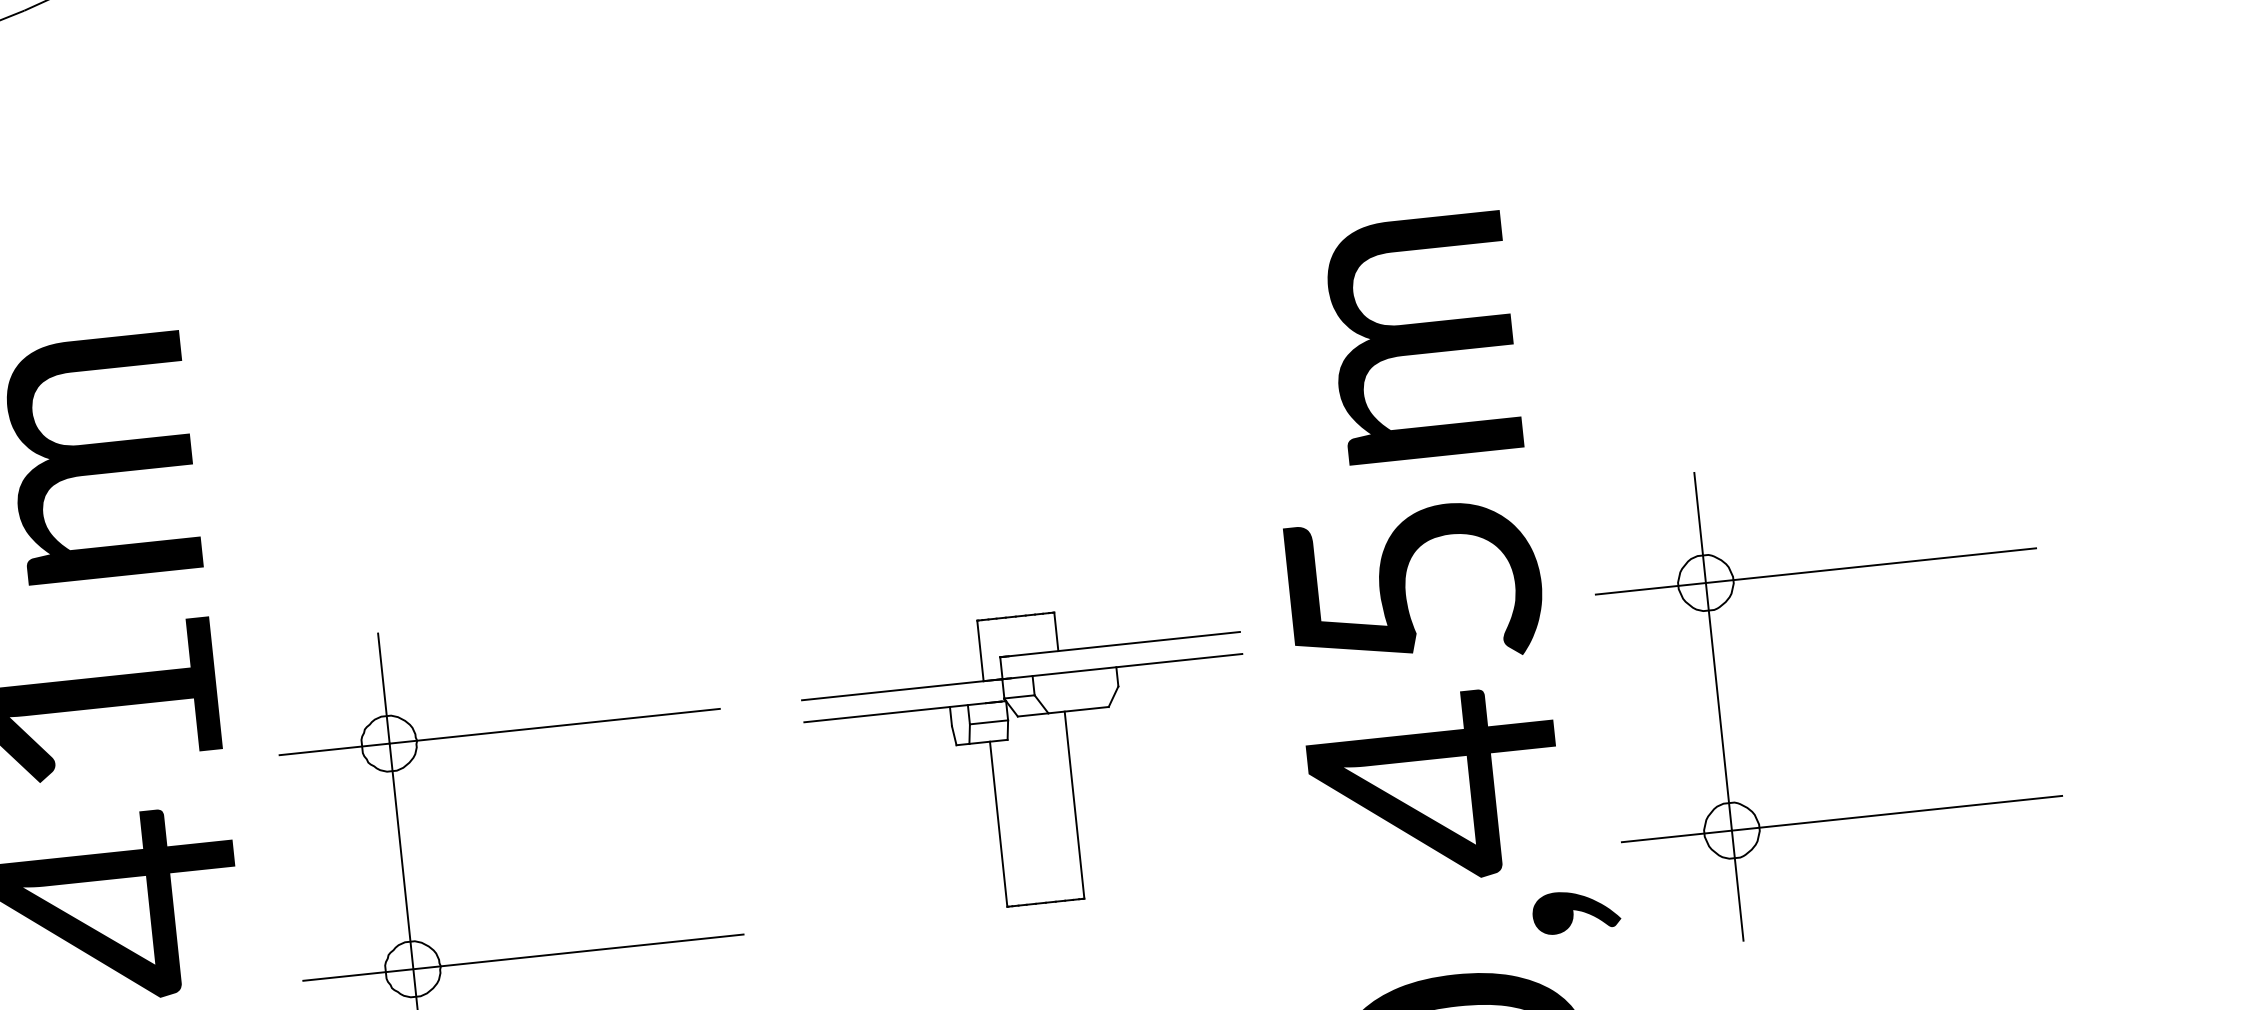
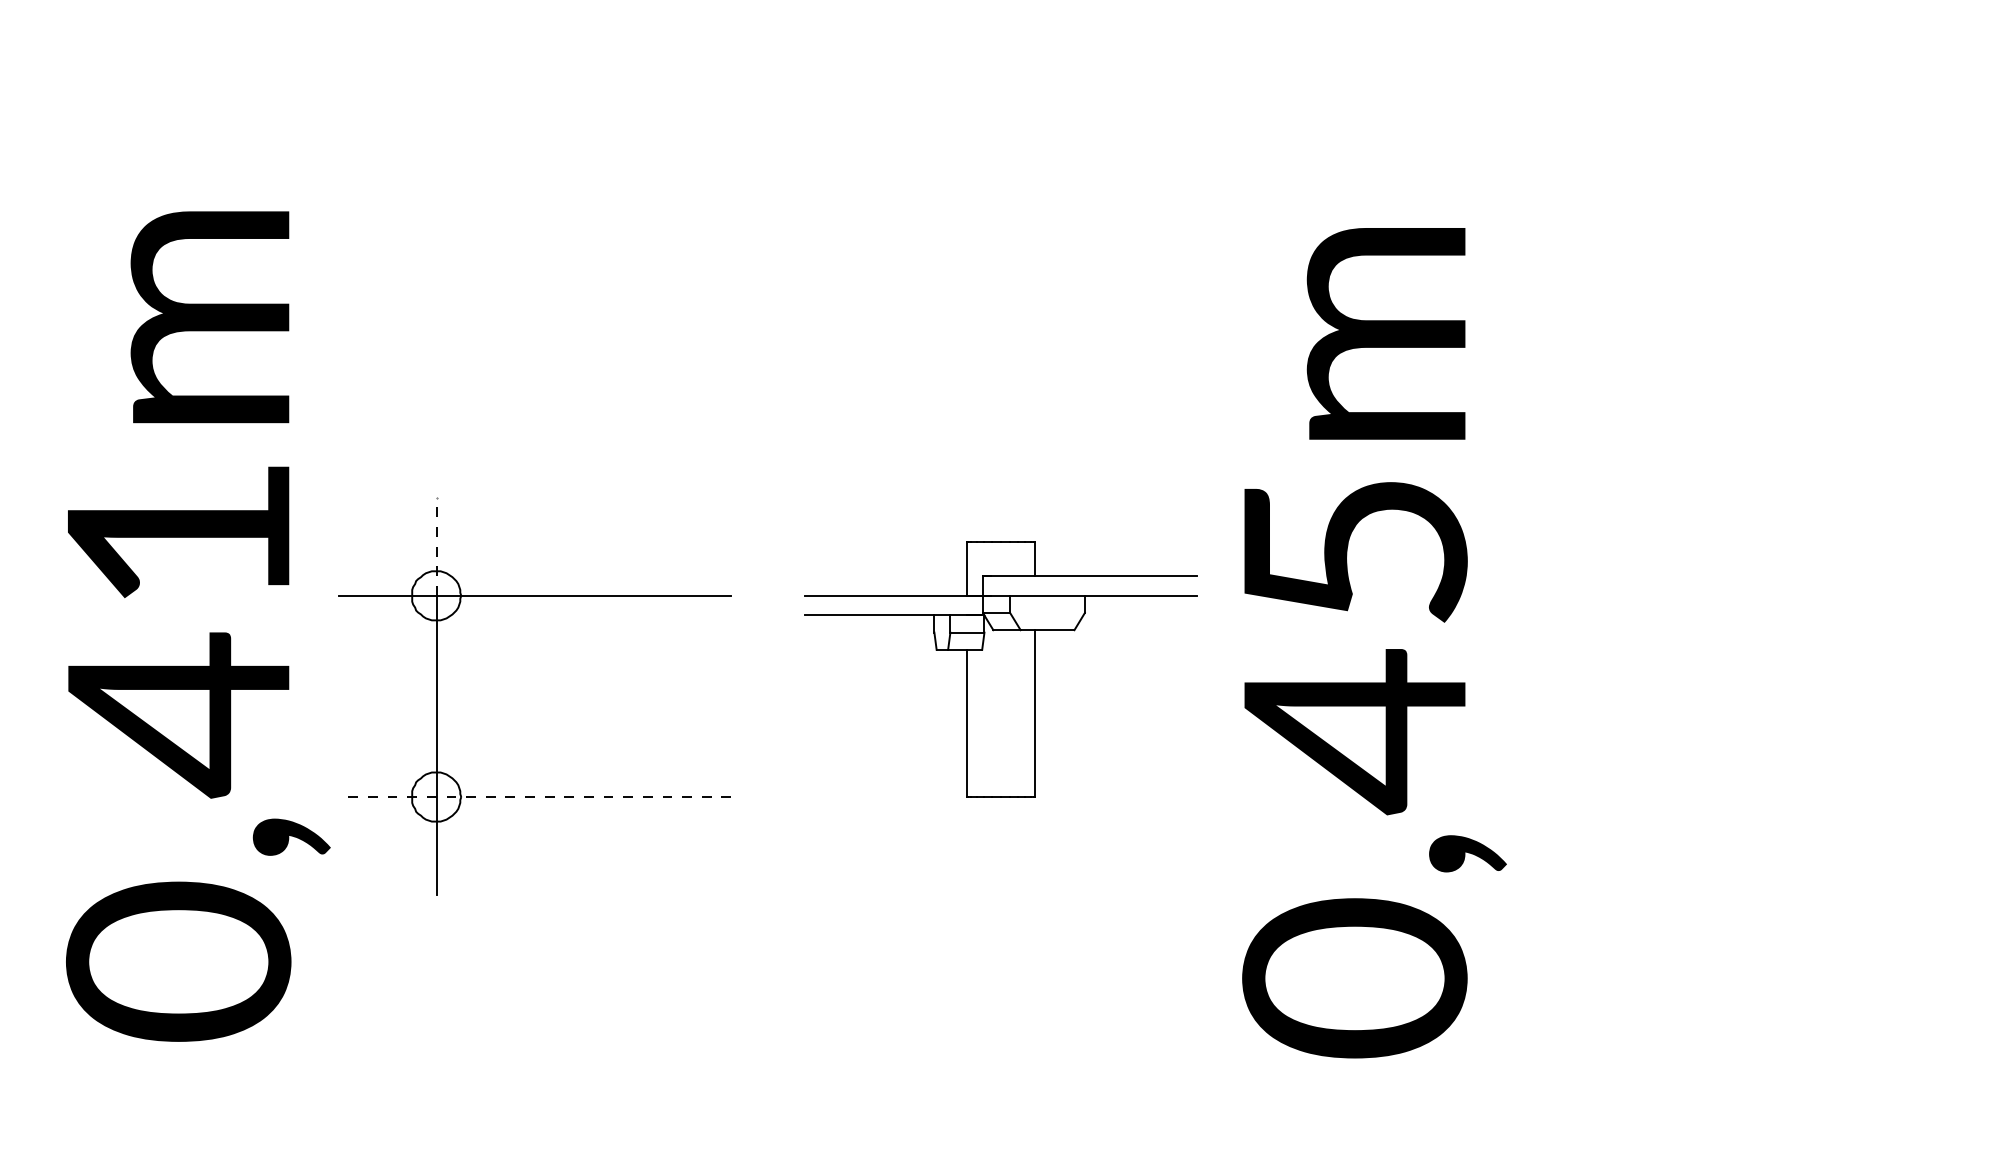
line: (383, 688) -> (436, 546), solid -> dashed
part: (1719, 706) -> (1613, 686), removed
line: (523, 958) -> (534, 797), solid -> dashed

